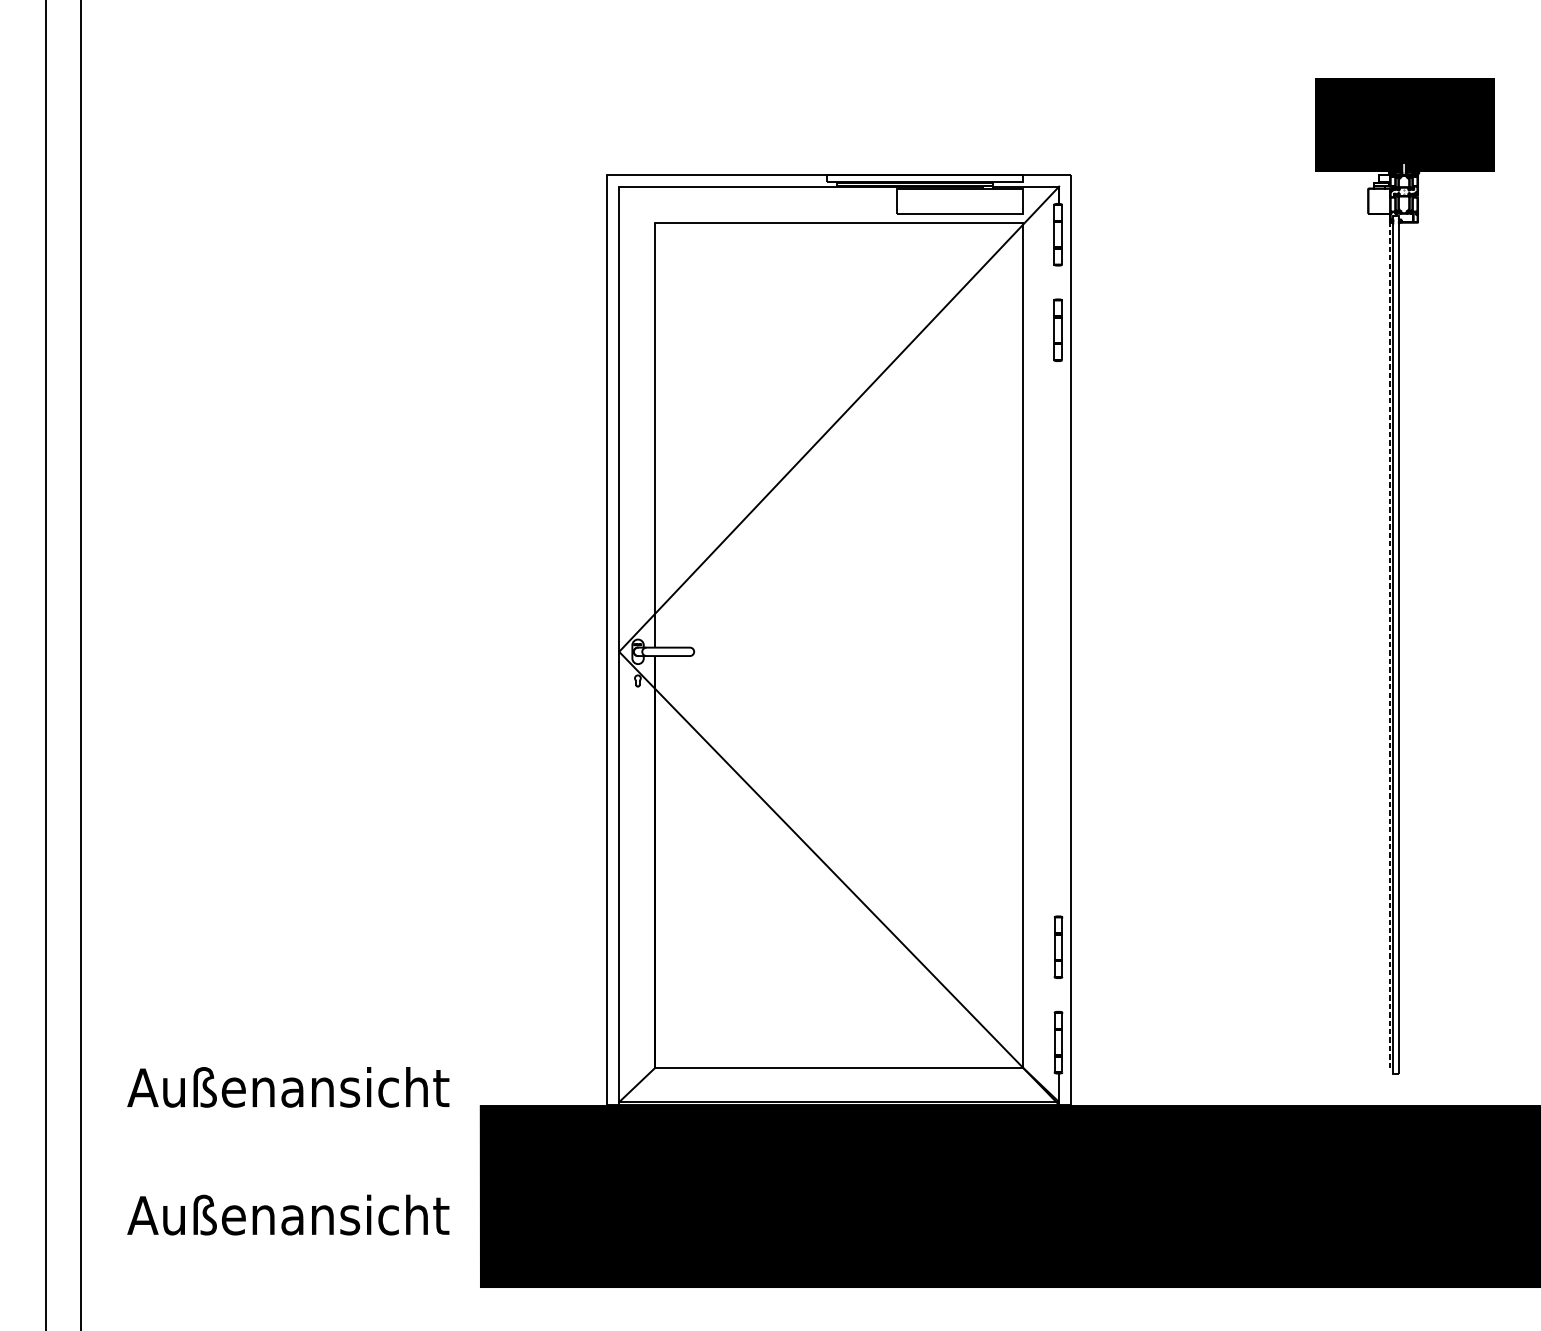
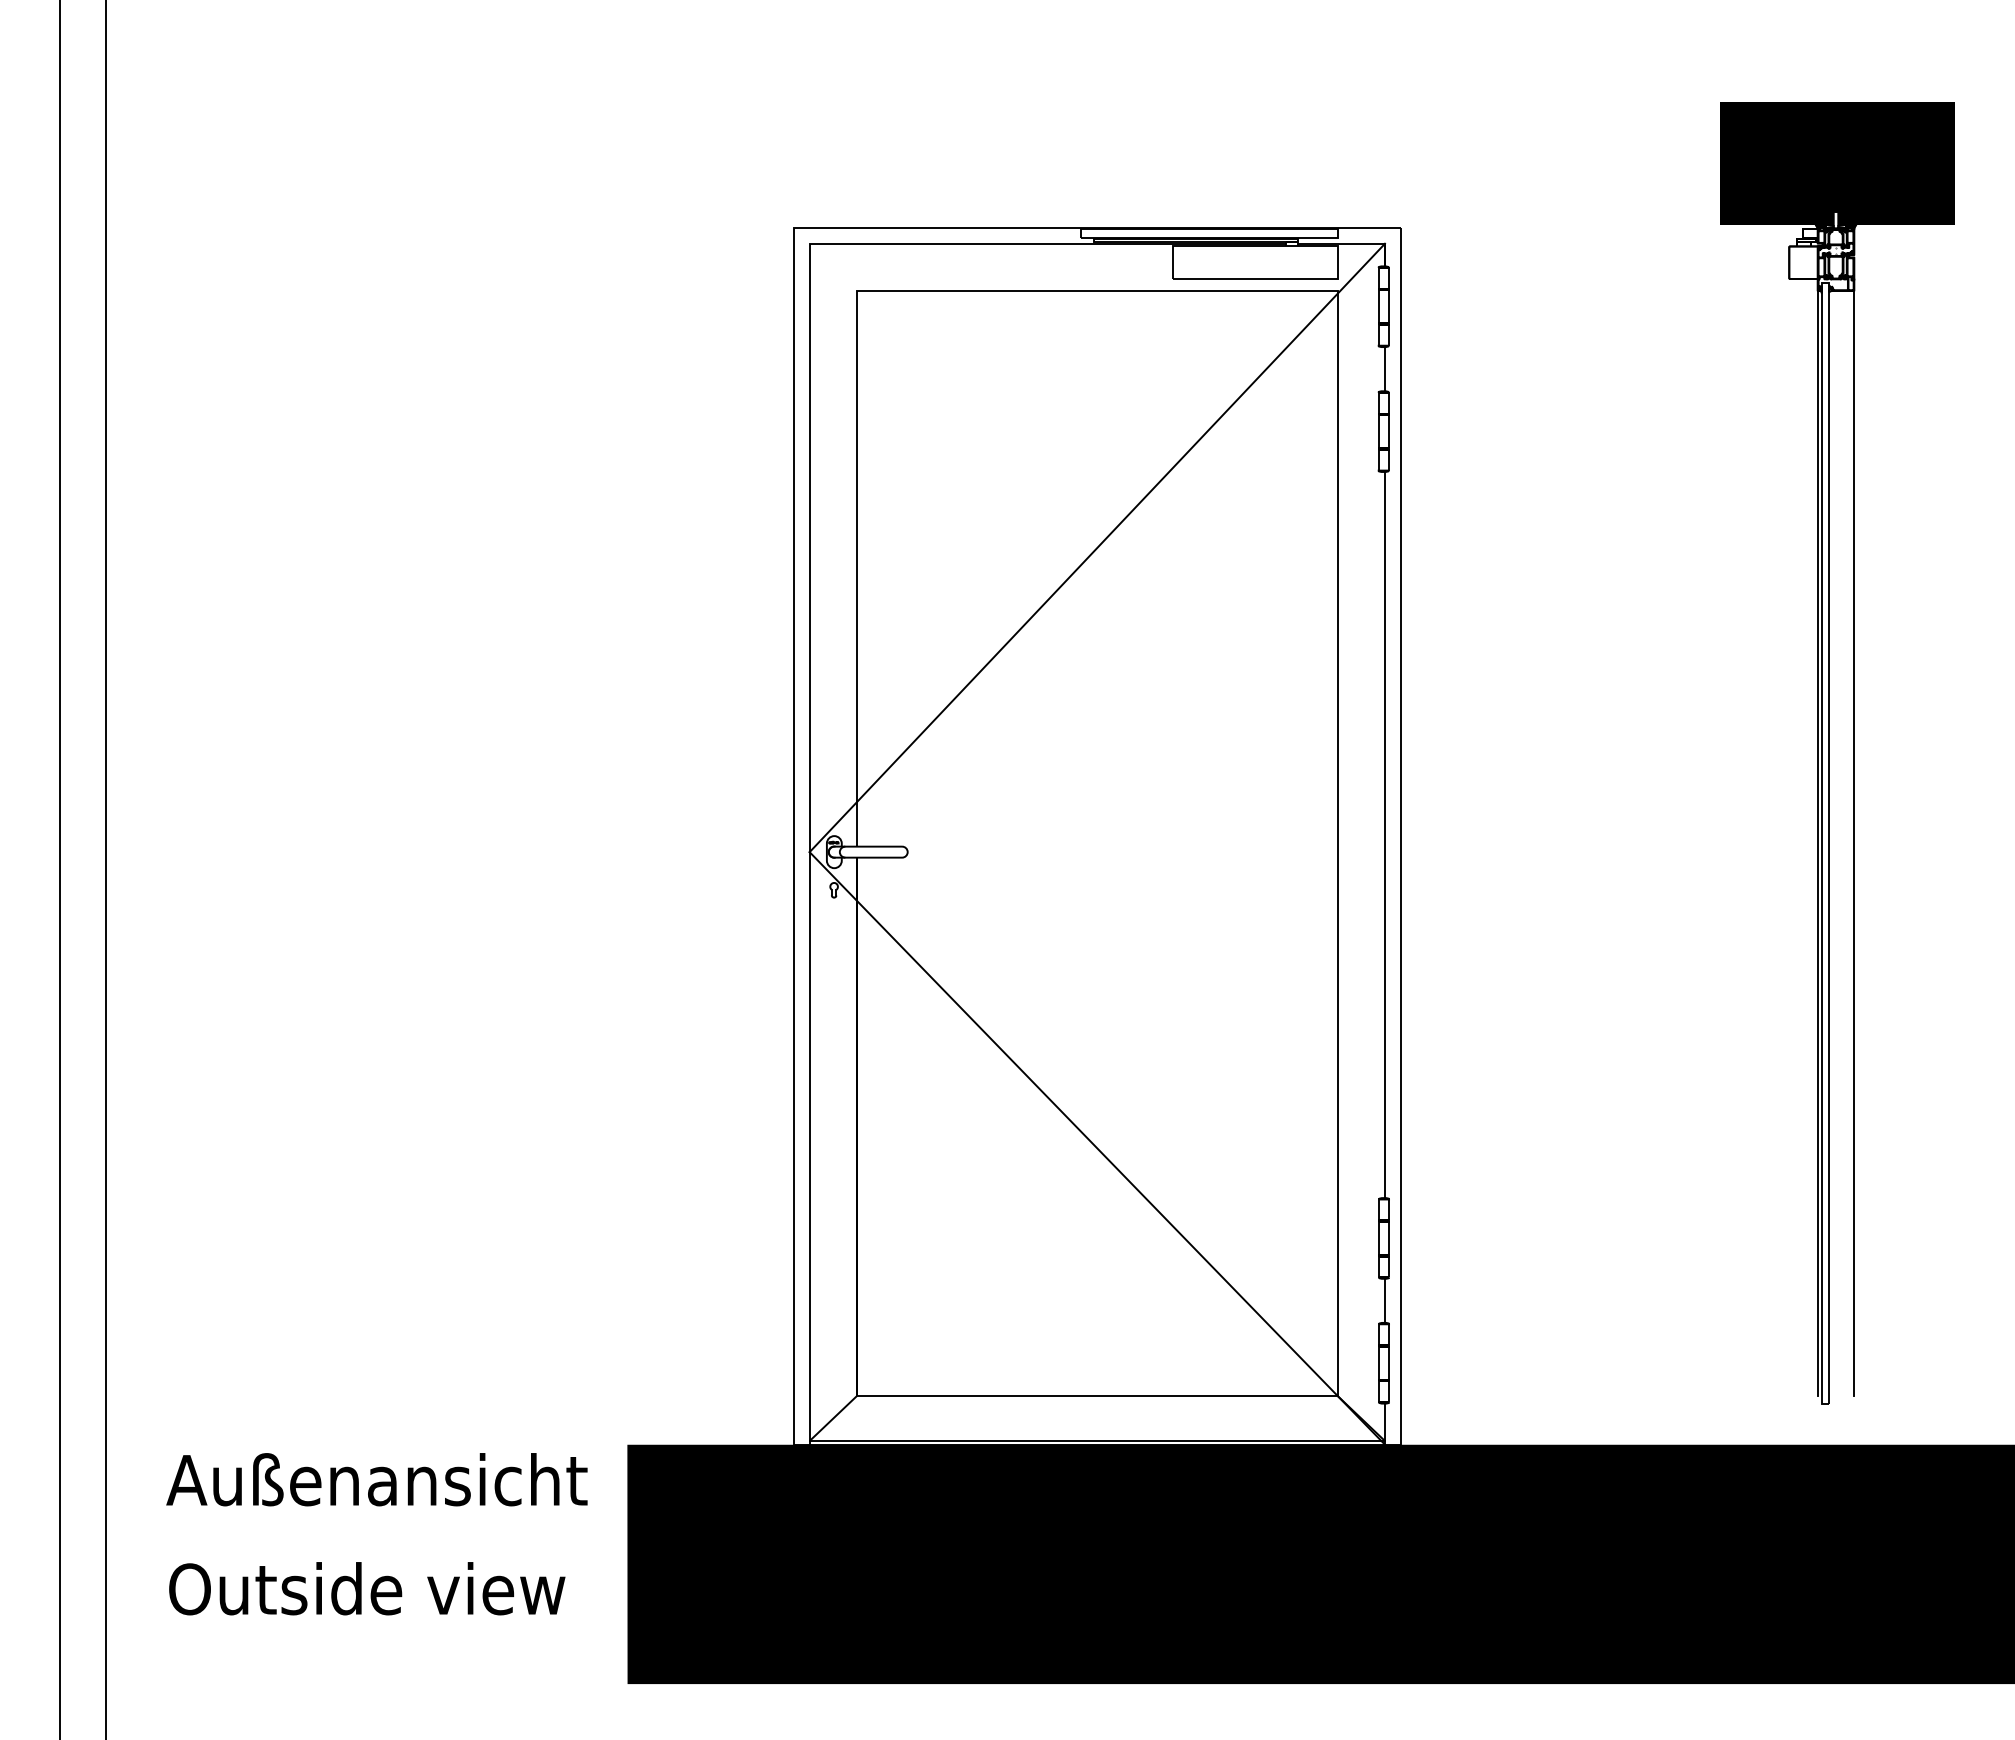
line: (1058, 282) -> (1384, 369), added
line: (1058, 638) -> (1384, 834), added
line: (1418, 644) -> (1854, 842), added
line: (1389, 645) -> (1817, 843), dashed -> solid
line: (1058, 994) -> (1384, 1300), added
text: (287, 1087) -> (376, 1479), moved
text: (287, 1214) -> (376, 1588), Außenansicht -> Outside view

